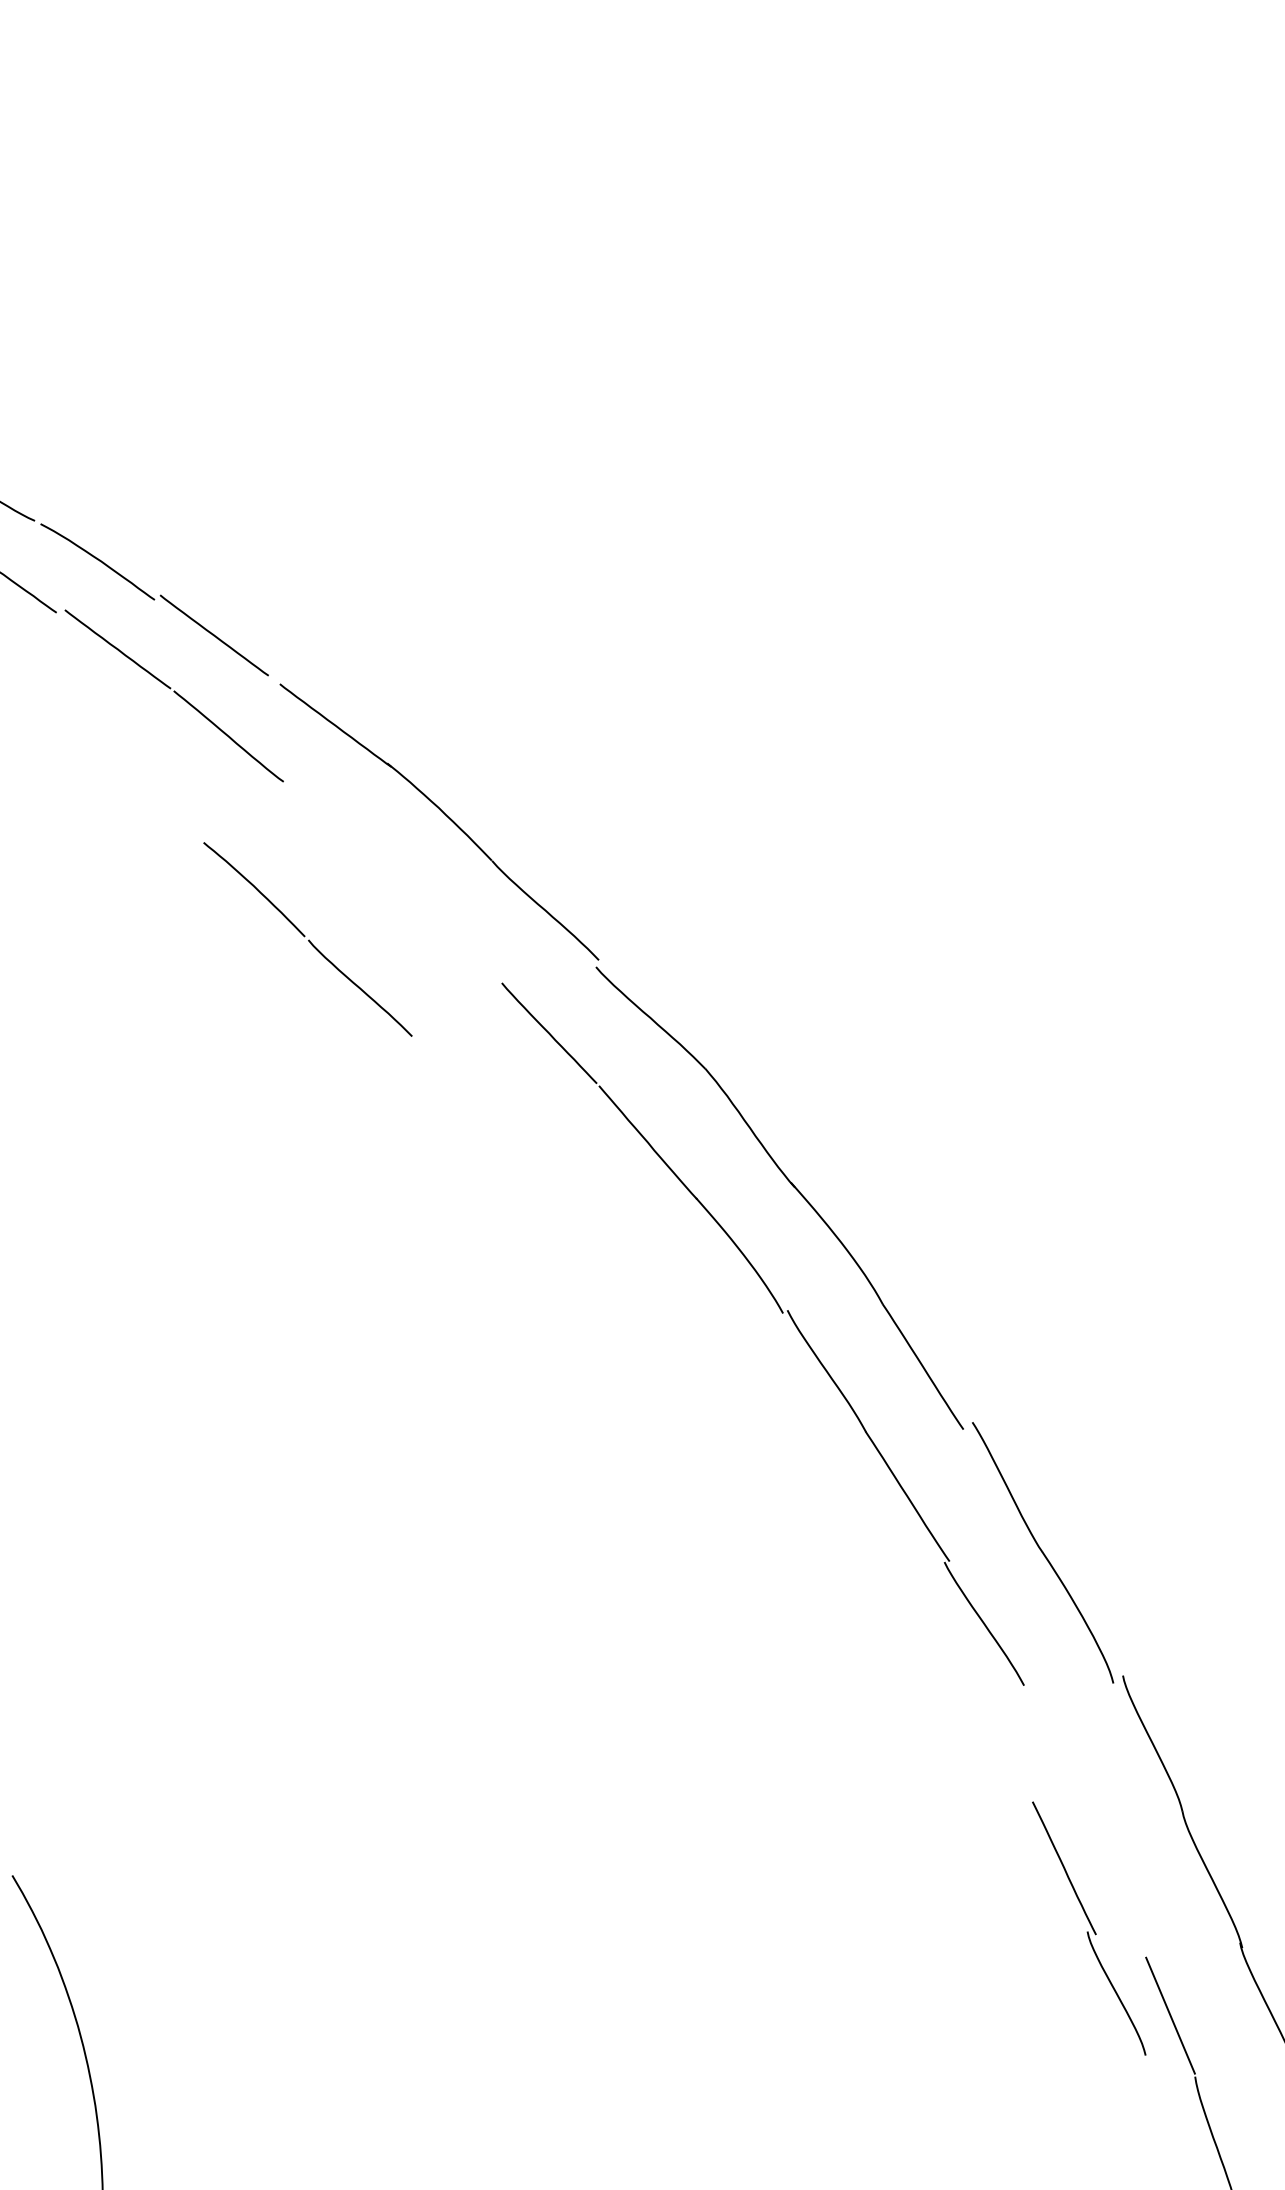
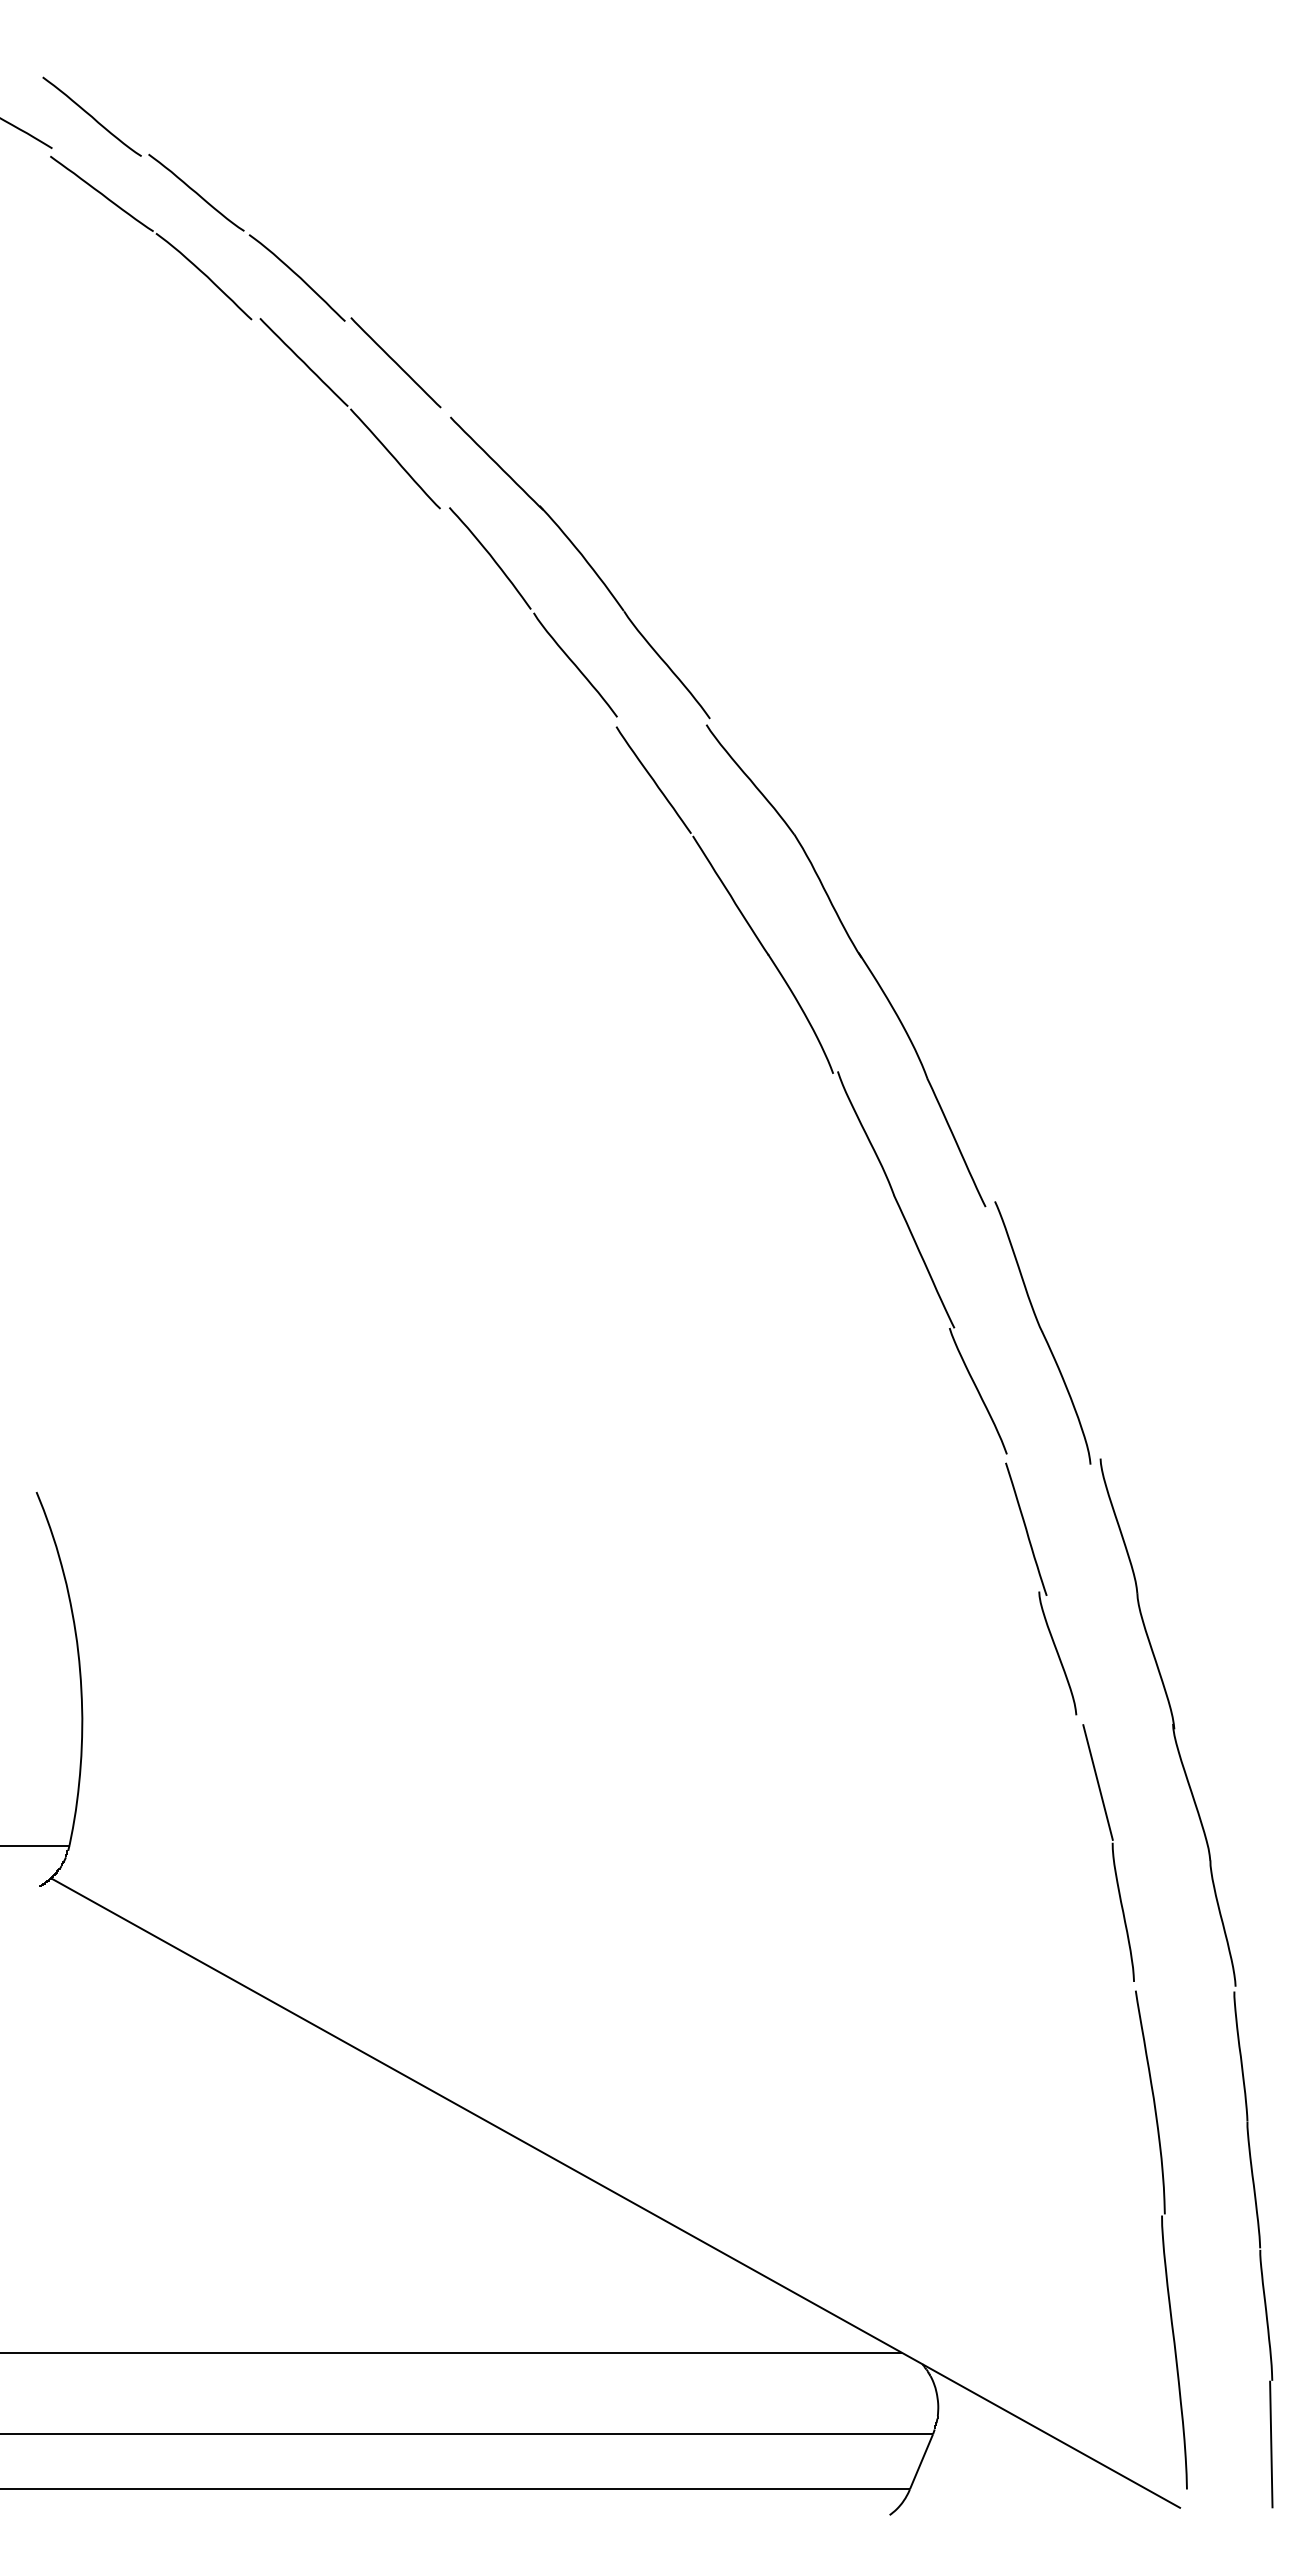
part: (308, 939) -> (533, 612), moved
part: (1089, 1928) -> (1041, 1588), moved

